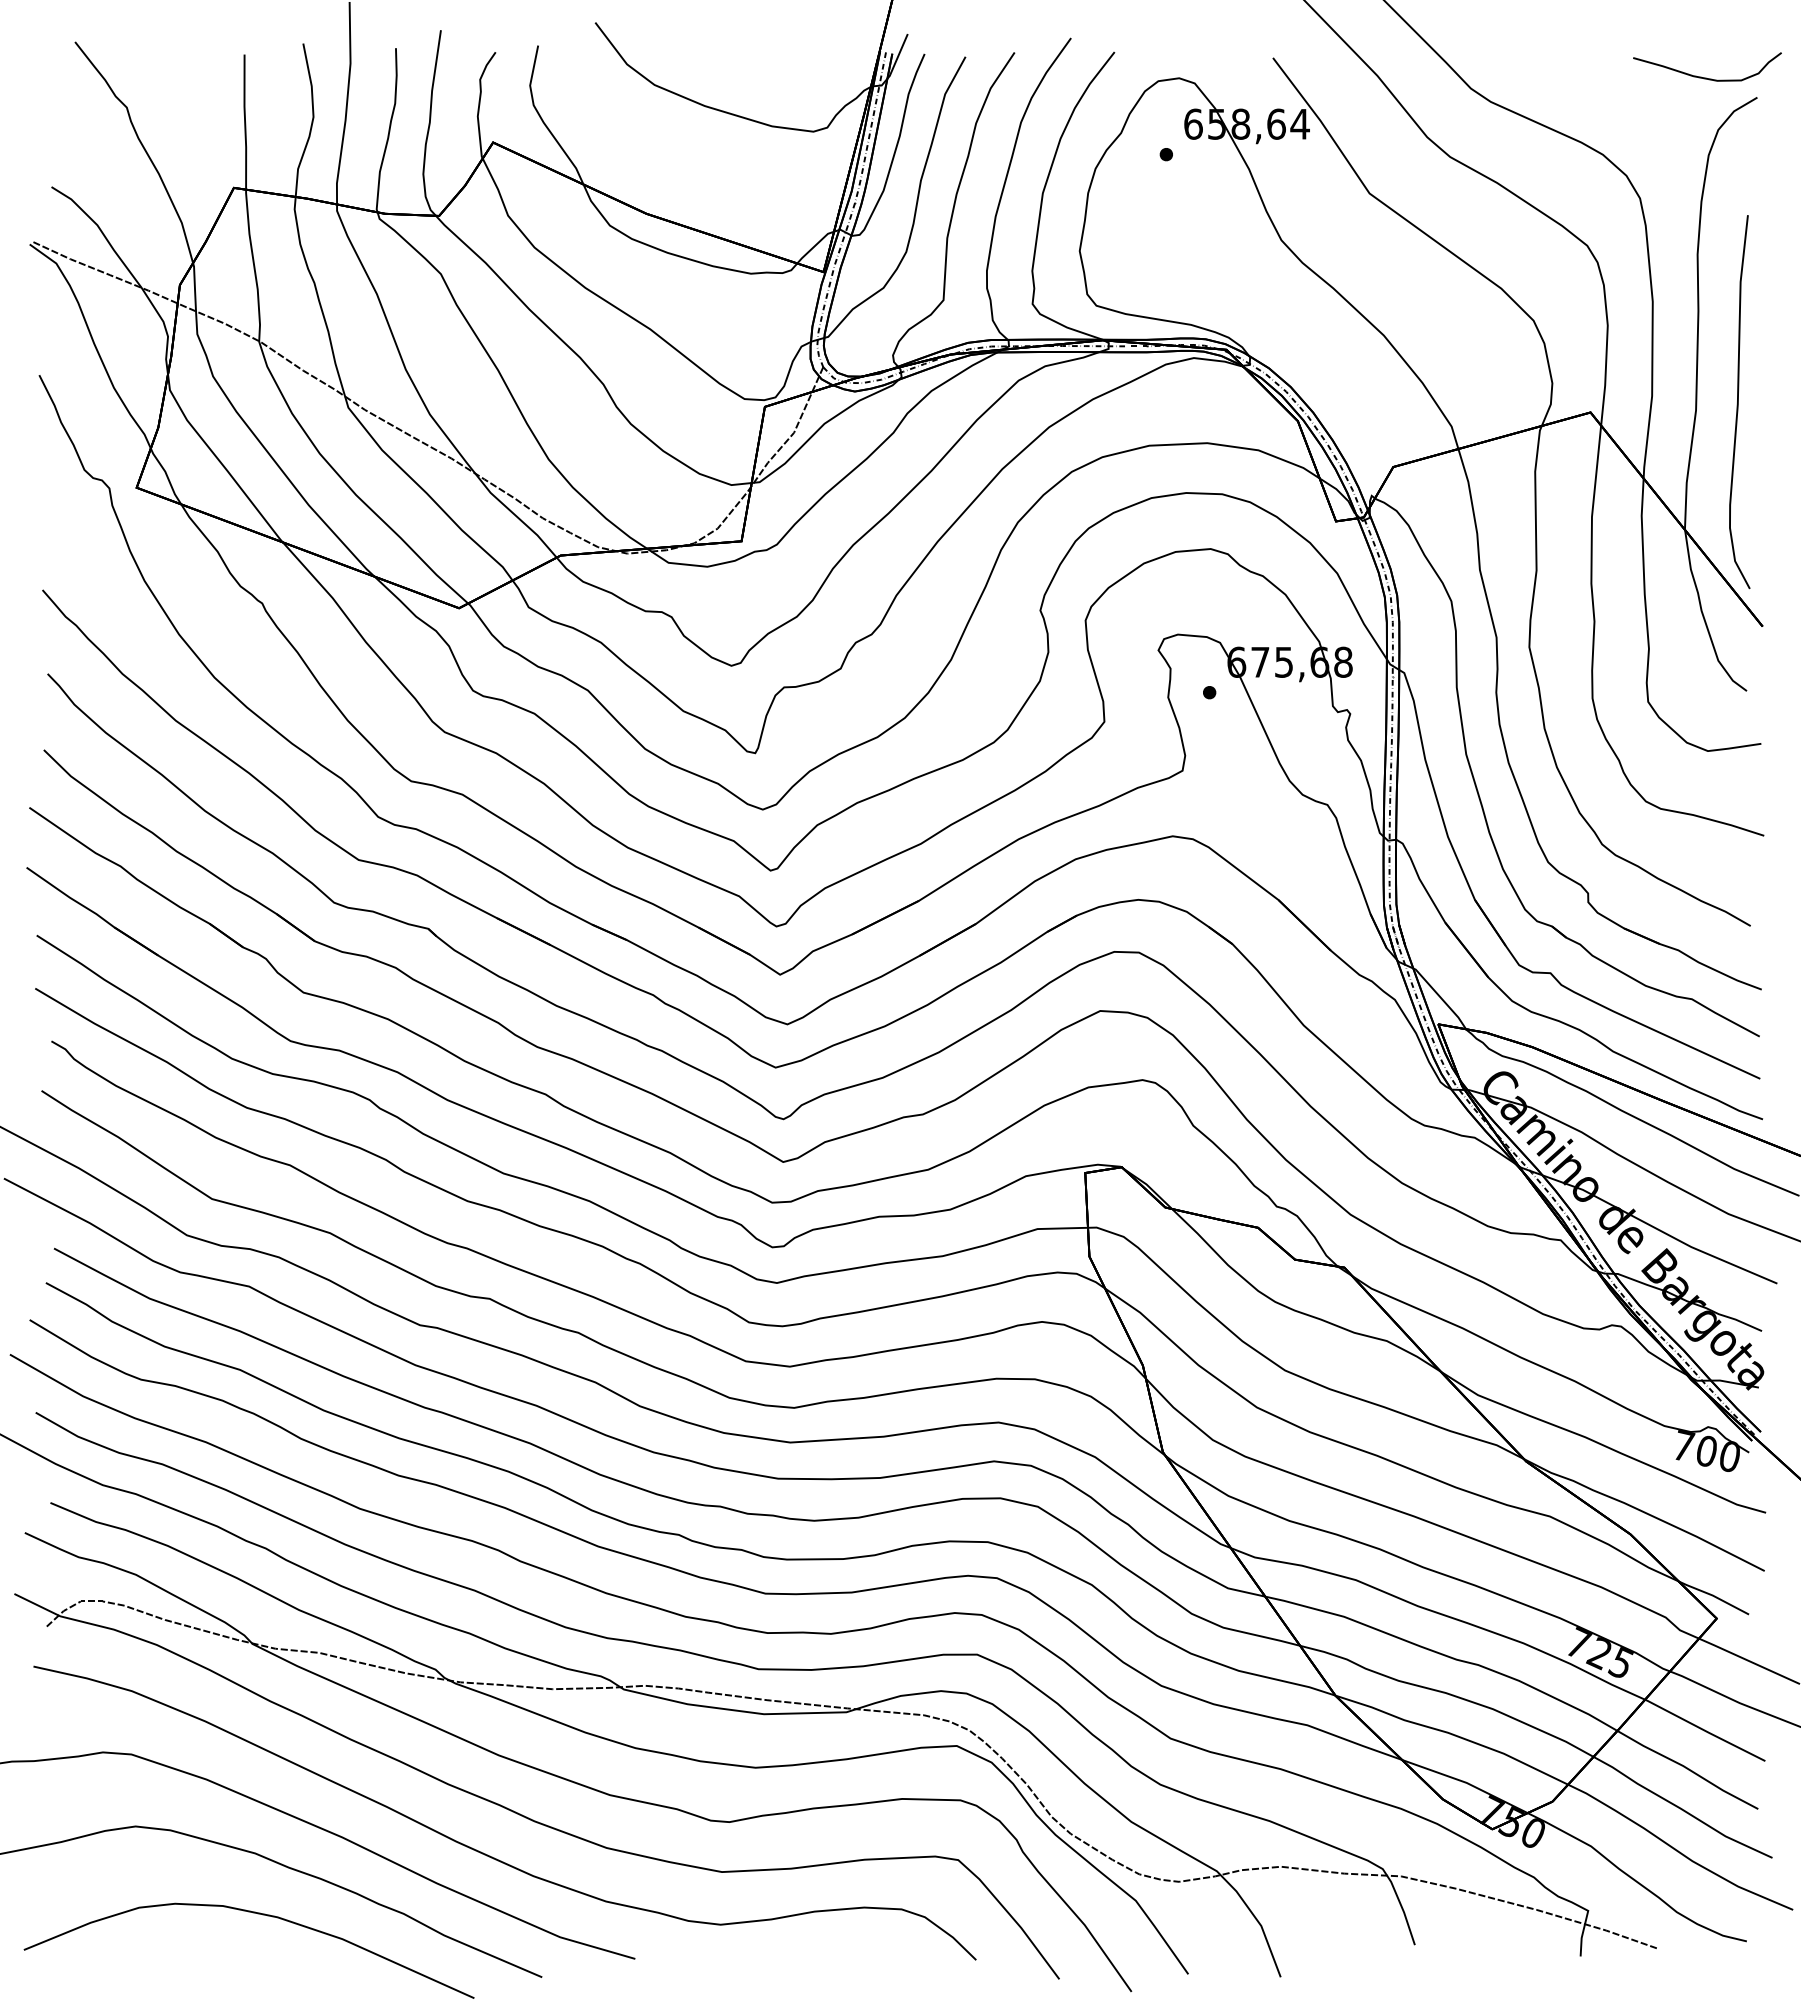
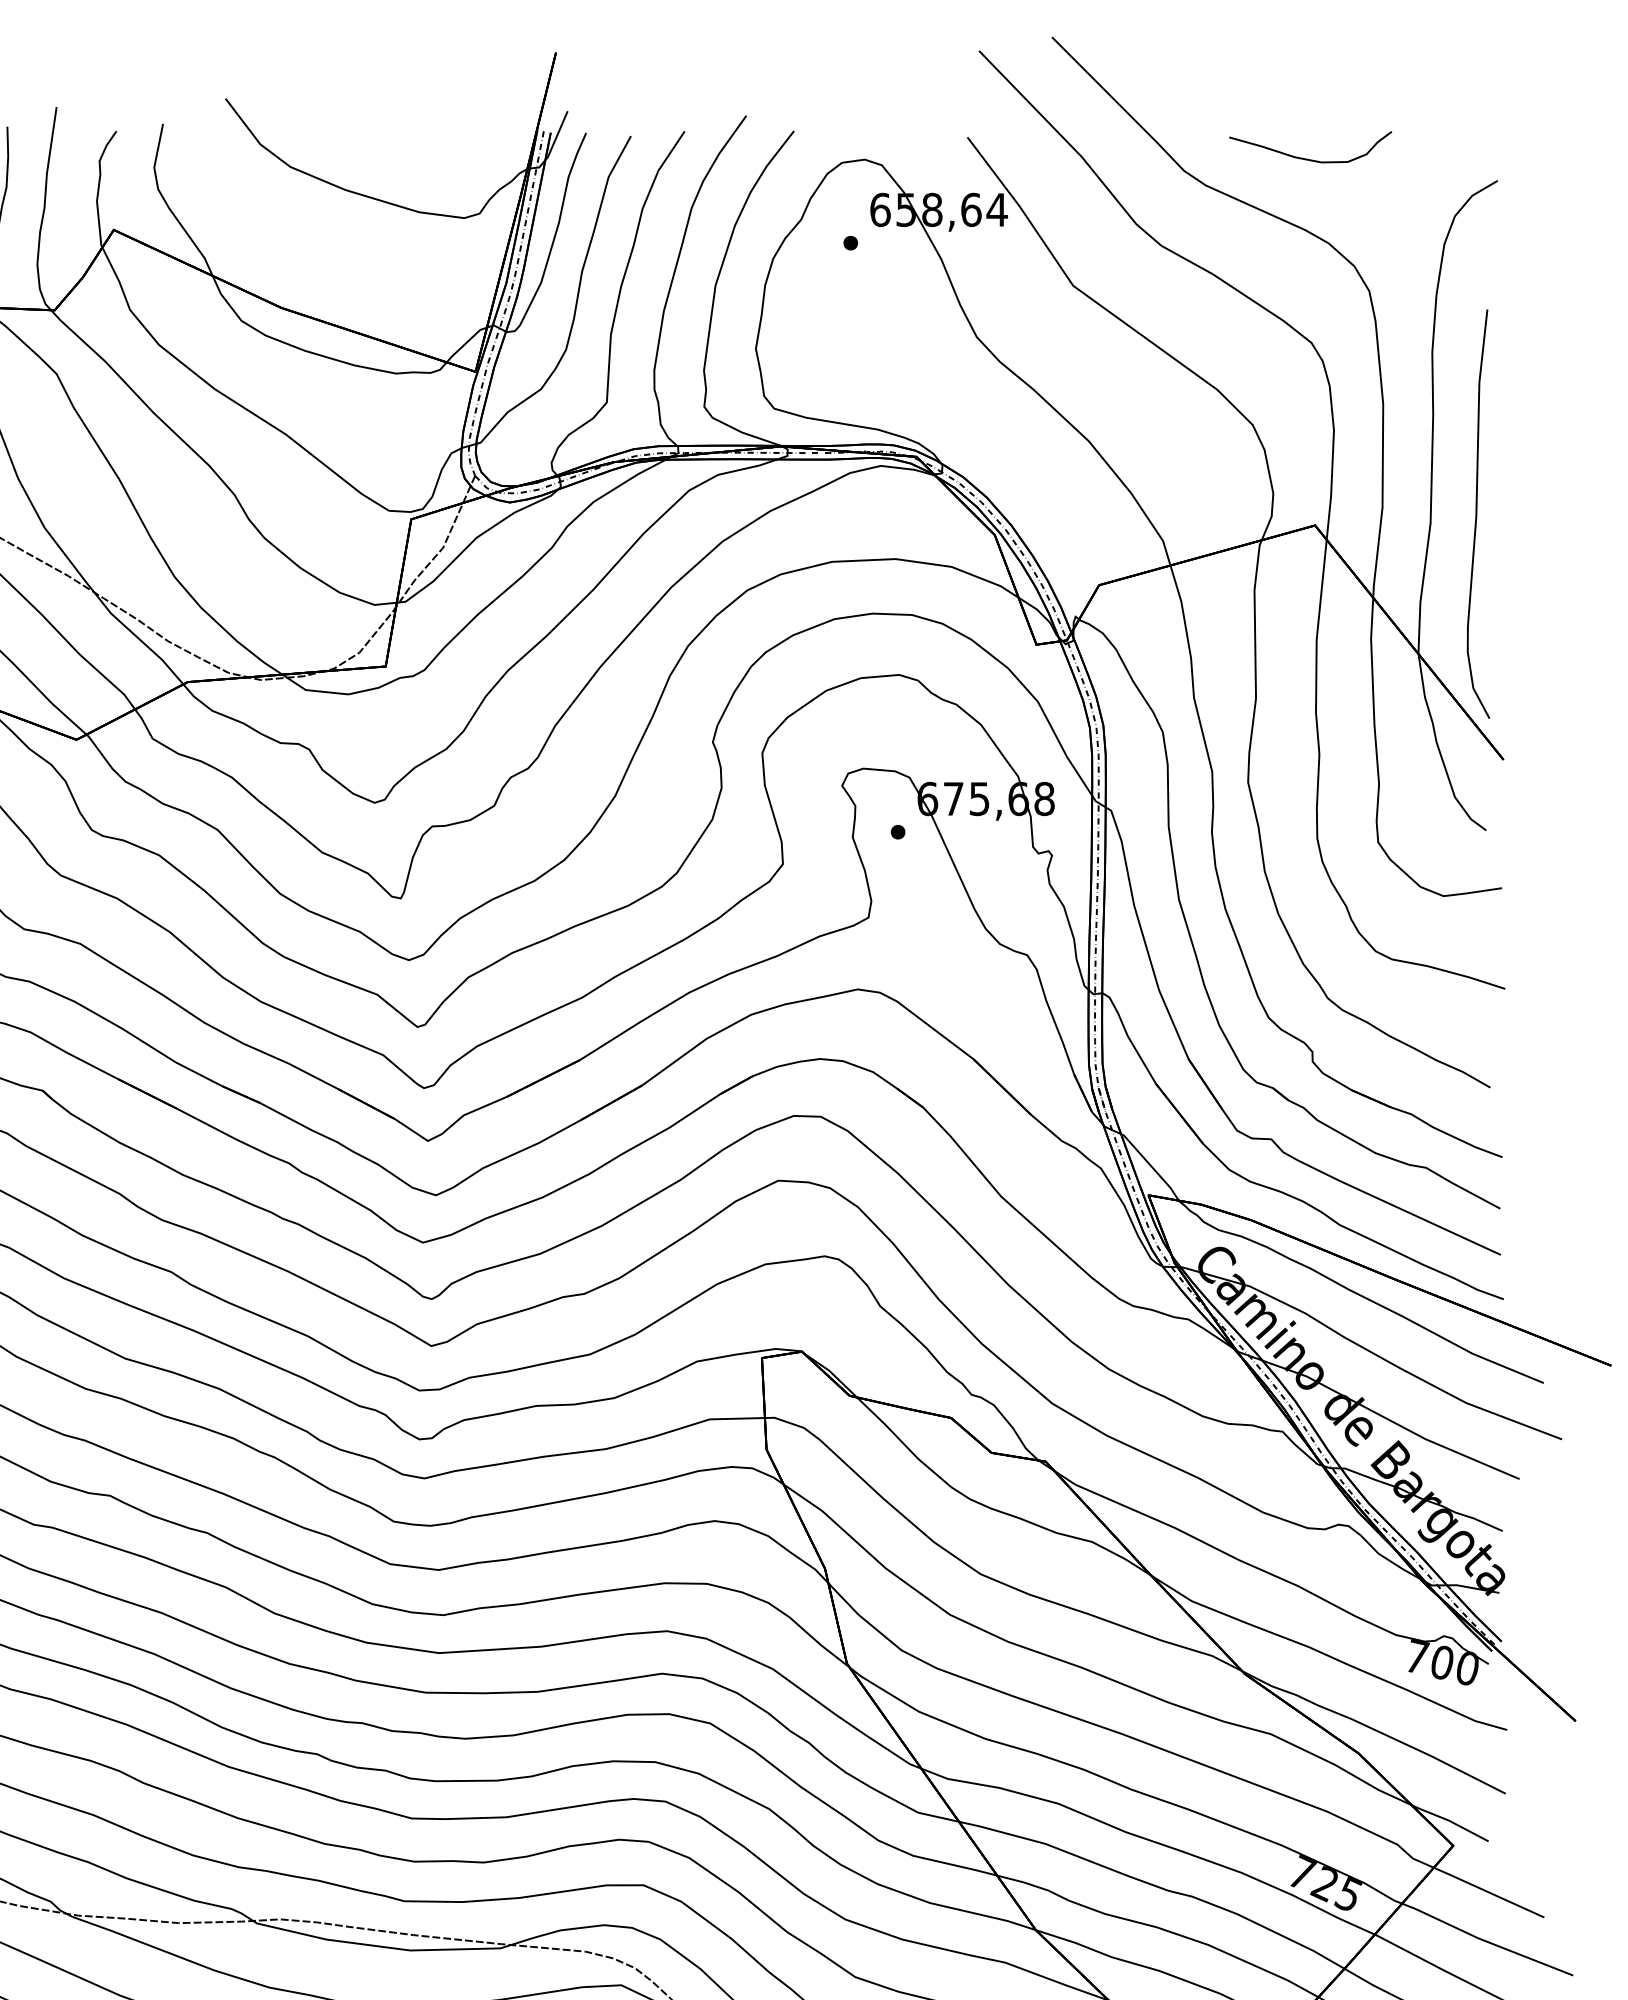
curve: (1706, 77) -> (1309, 158), moved

